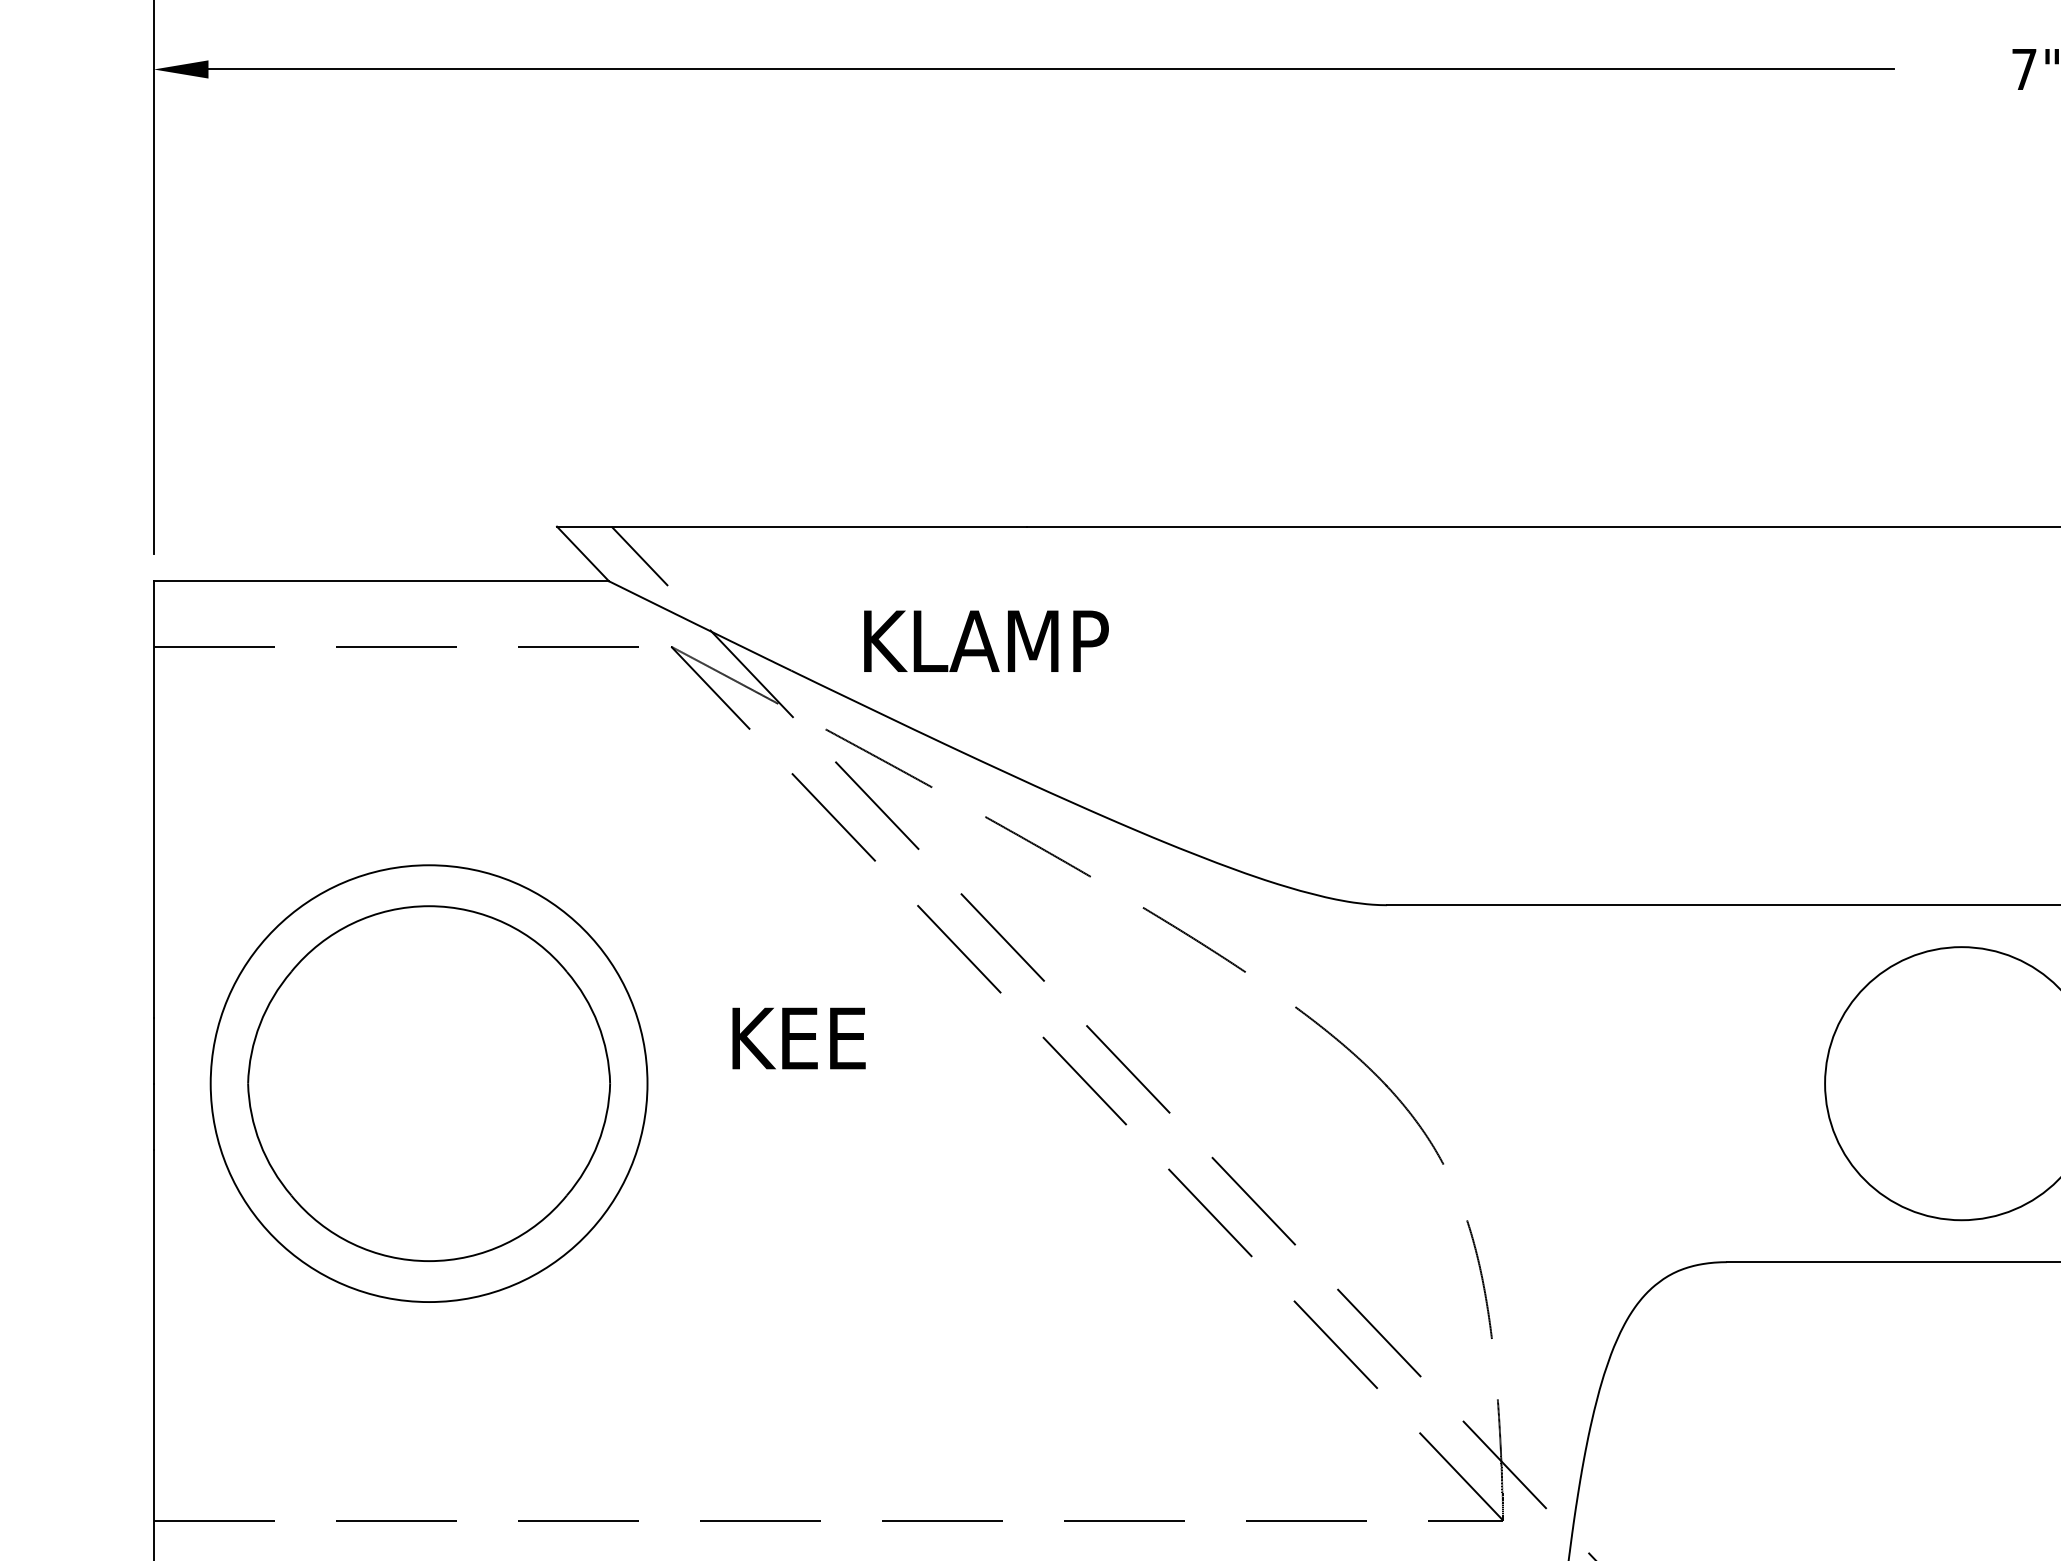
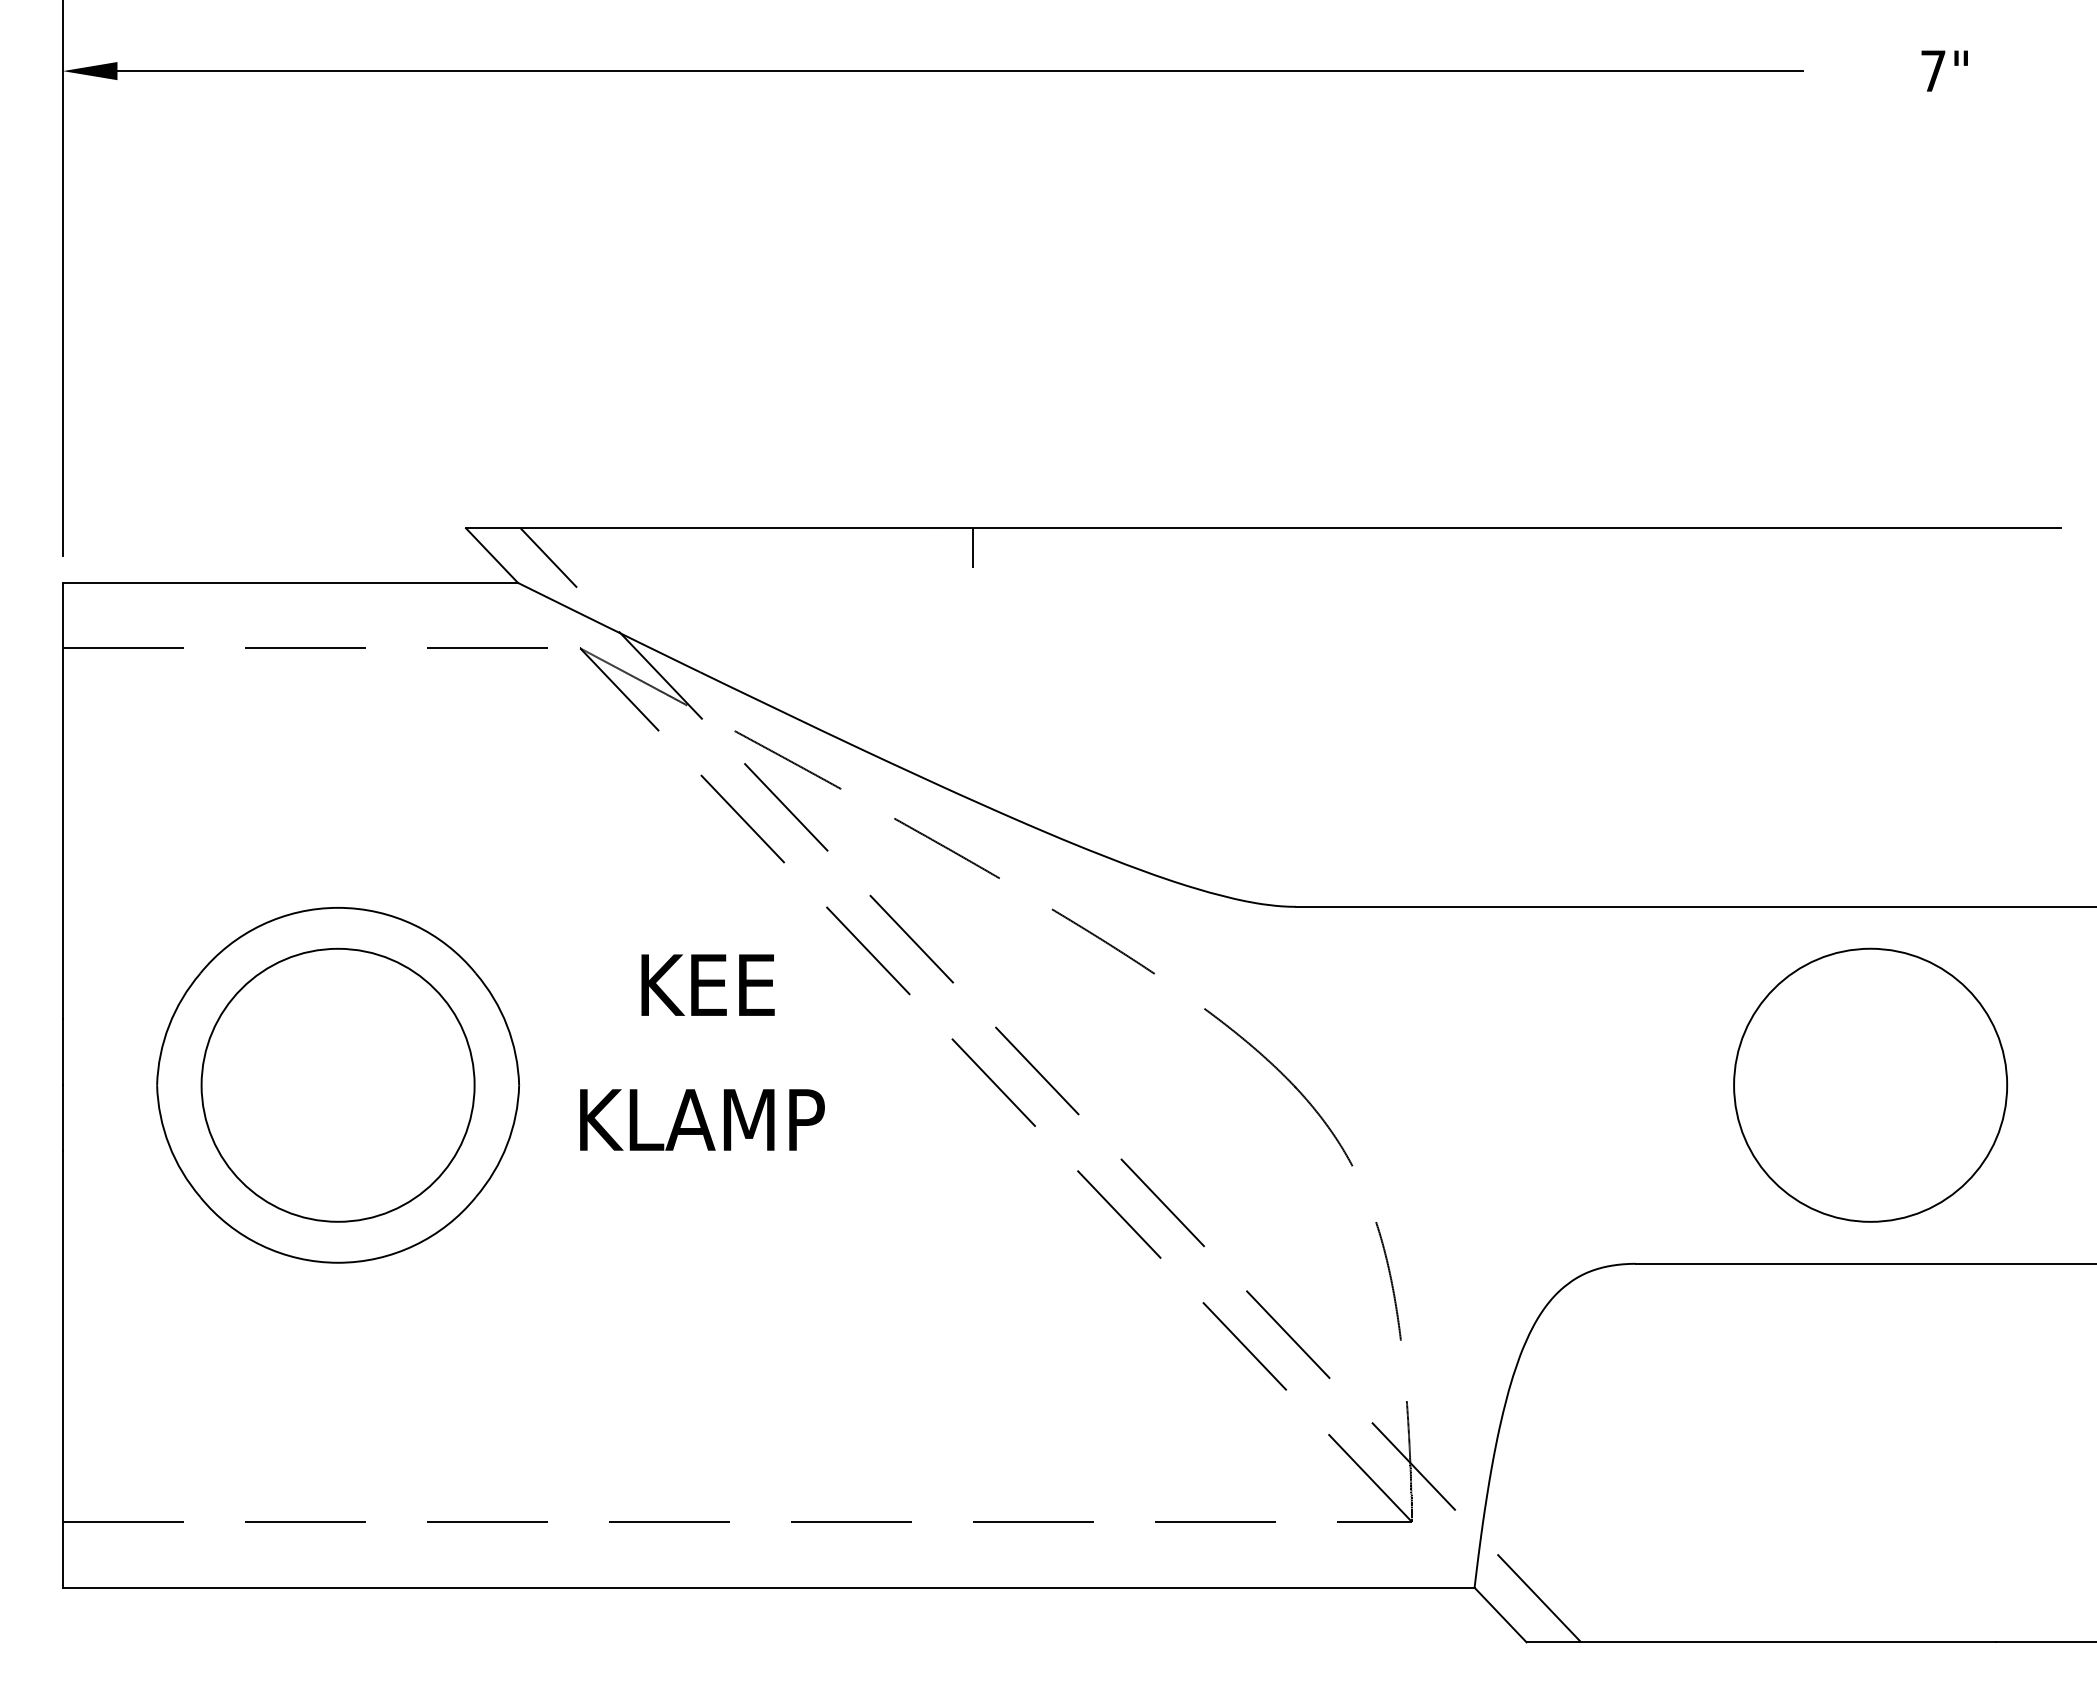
line: (1064, 545) -> (973, 547), added
text: (986, 640) -> (702, 1119), moved
text: (798, 1037) -> (707, 984), moved
circle: (428, 1082) -> (337, 1084), size x0.62

